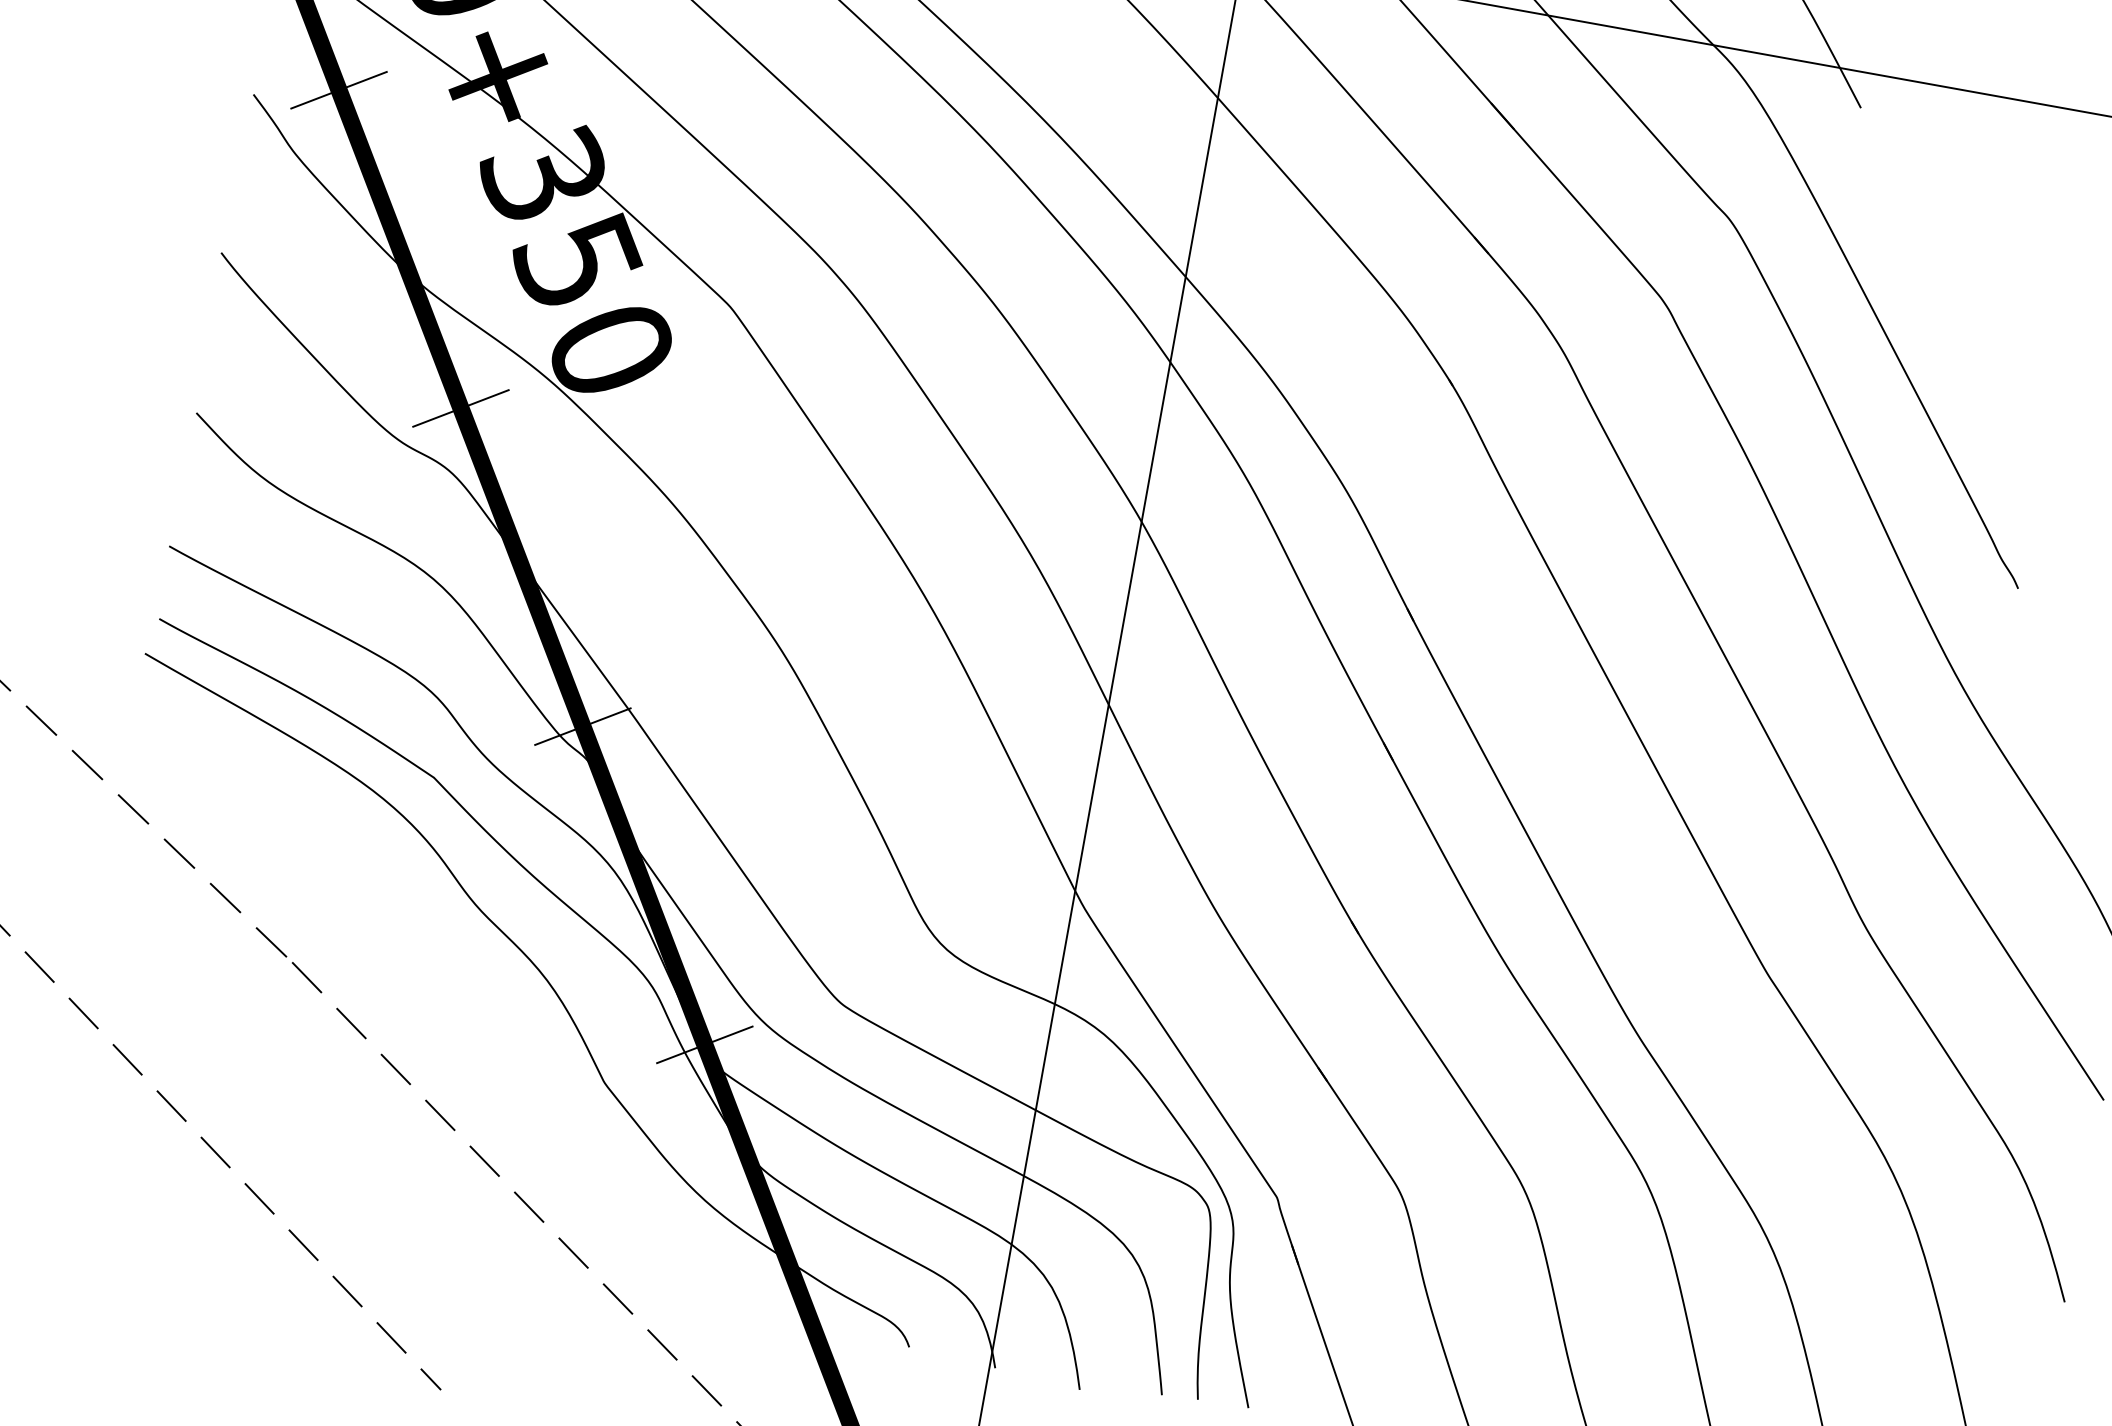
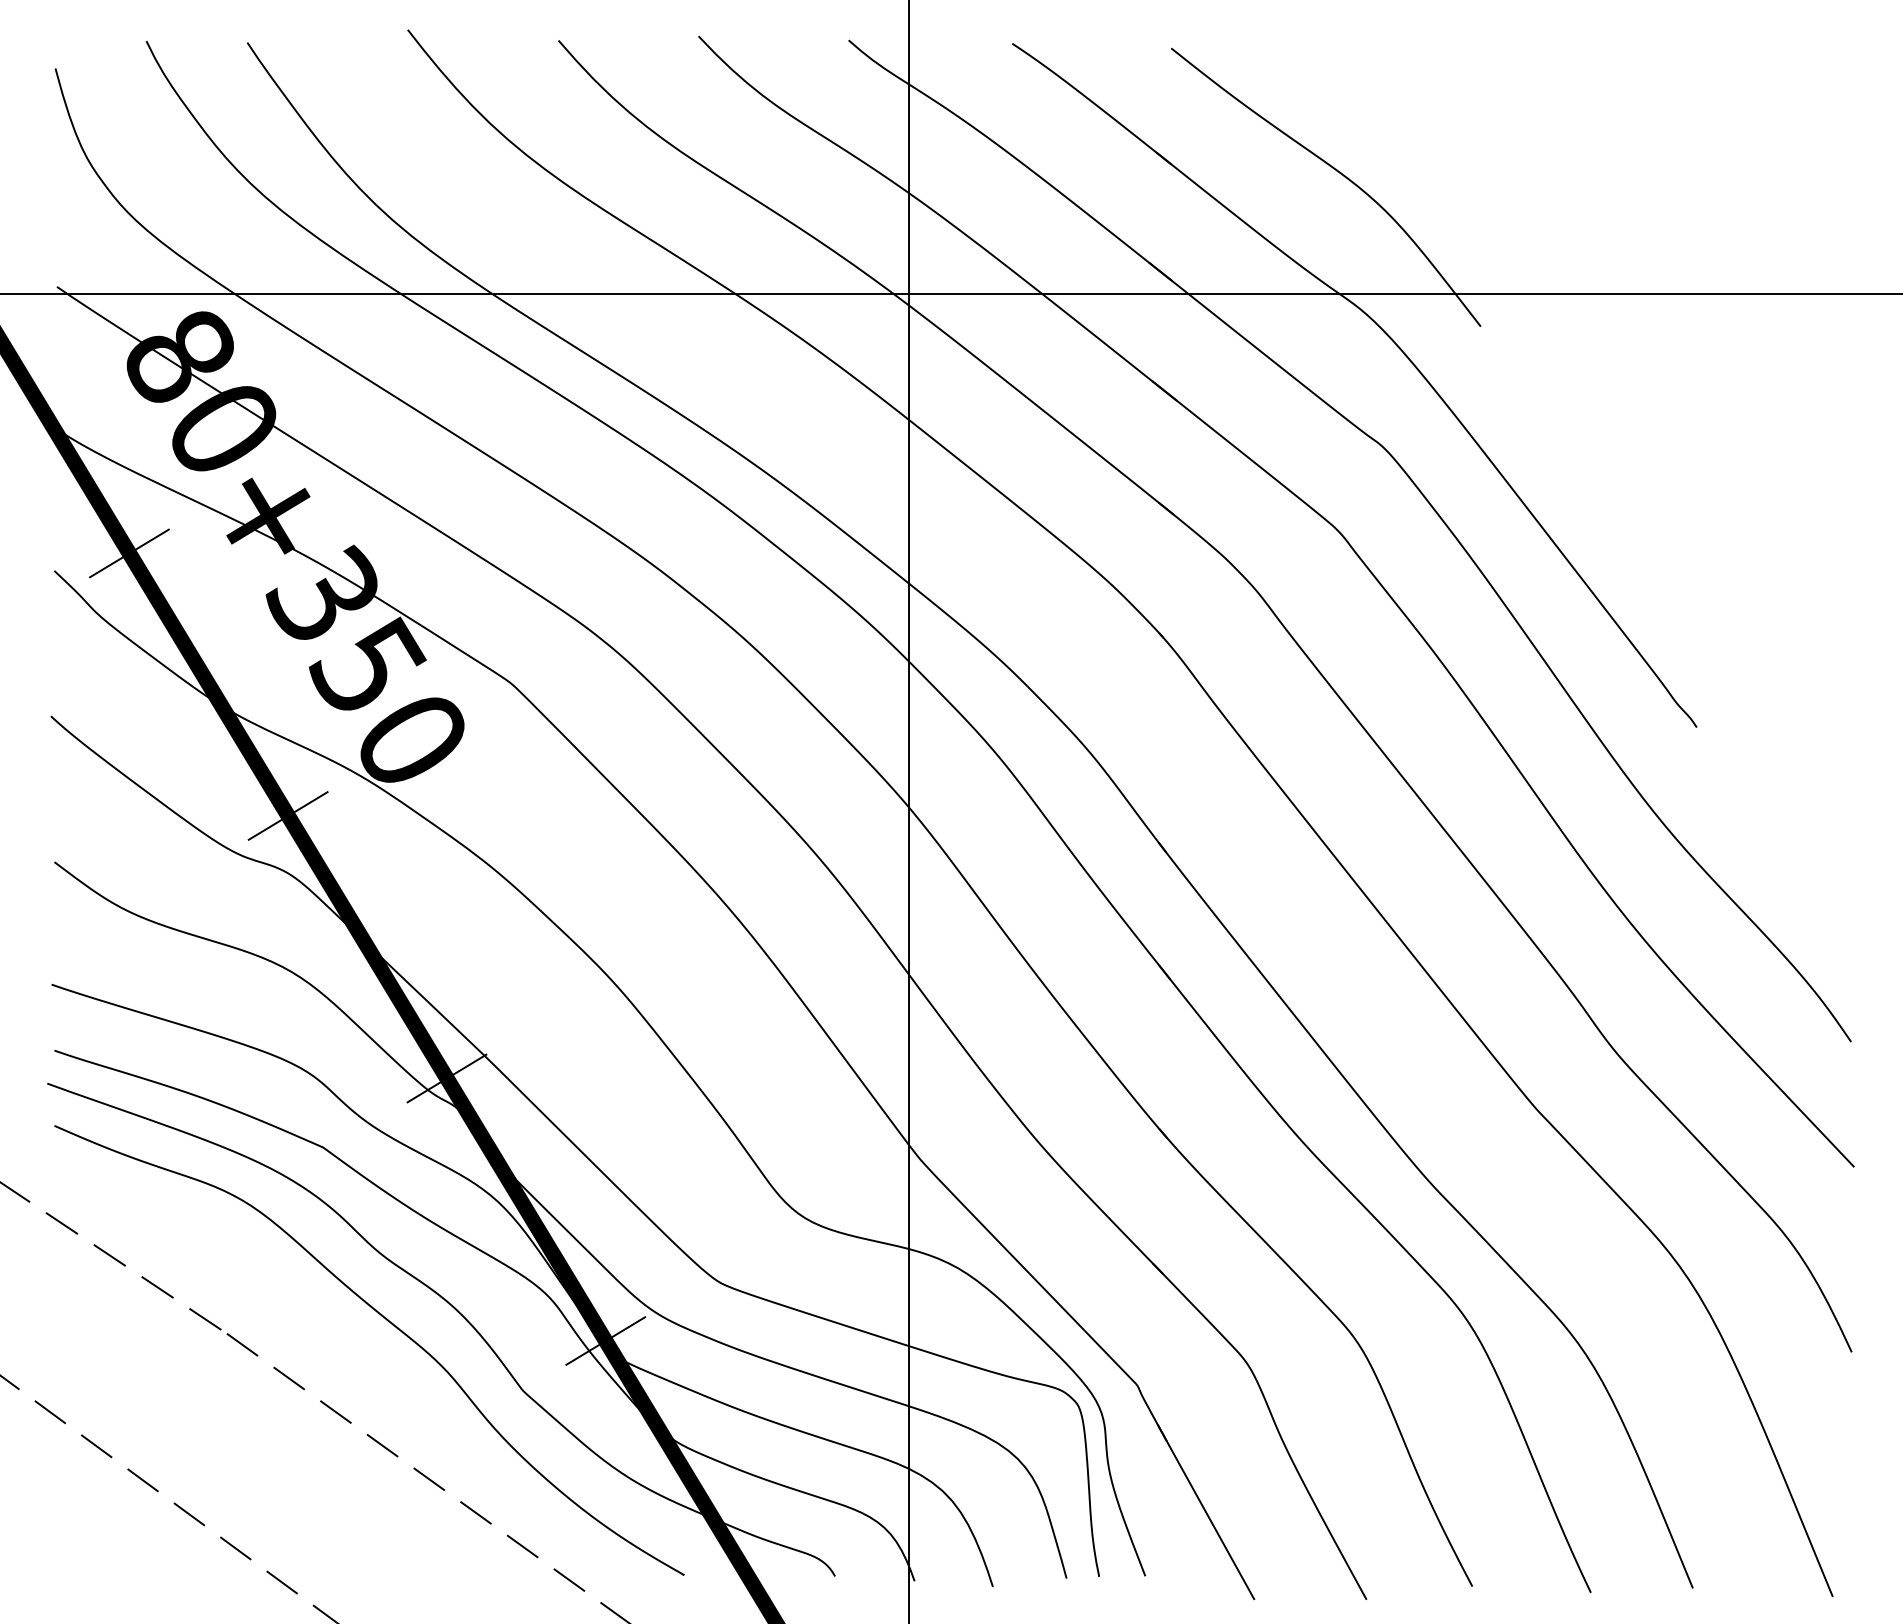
curve: (475, 987) -> (393, 1326), added

